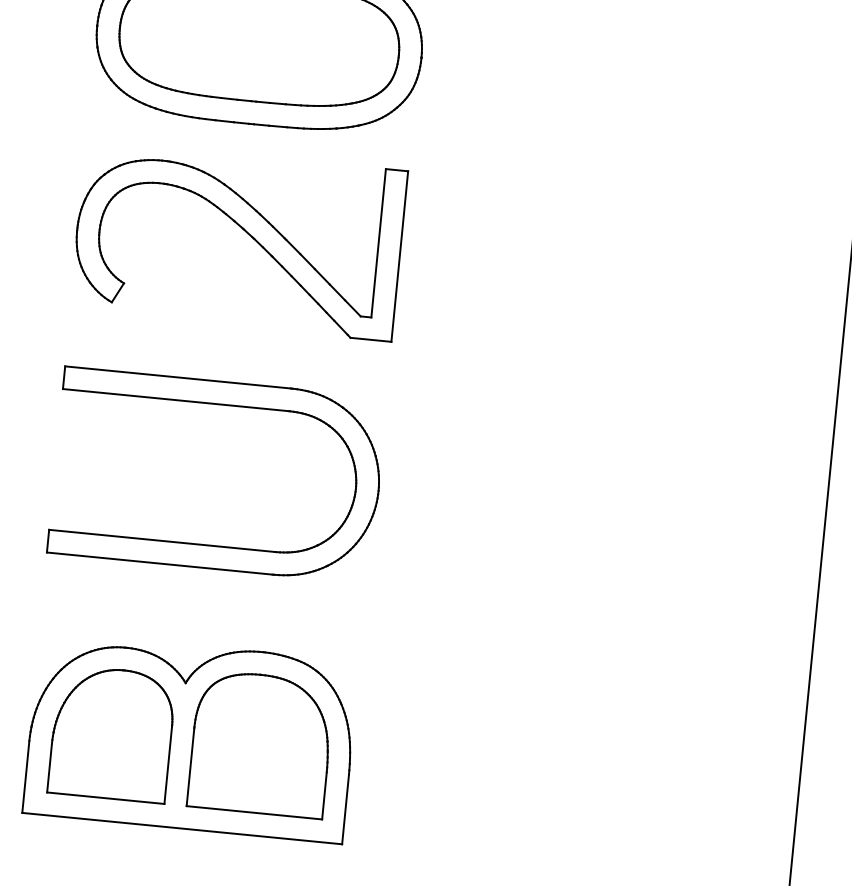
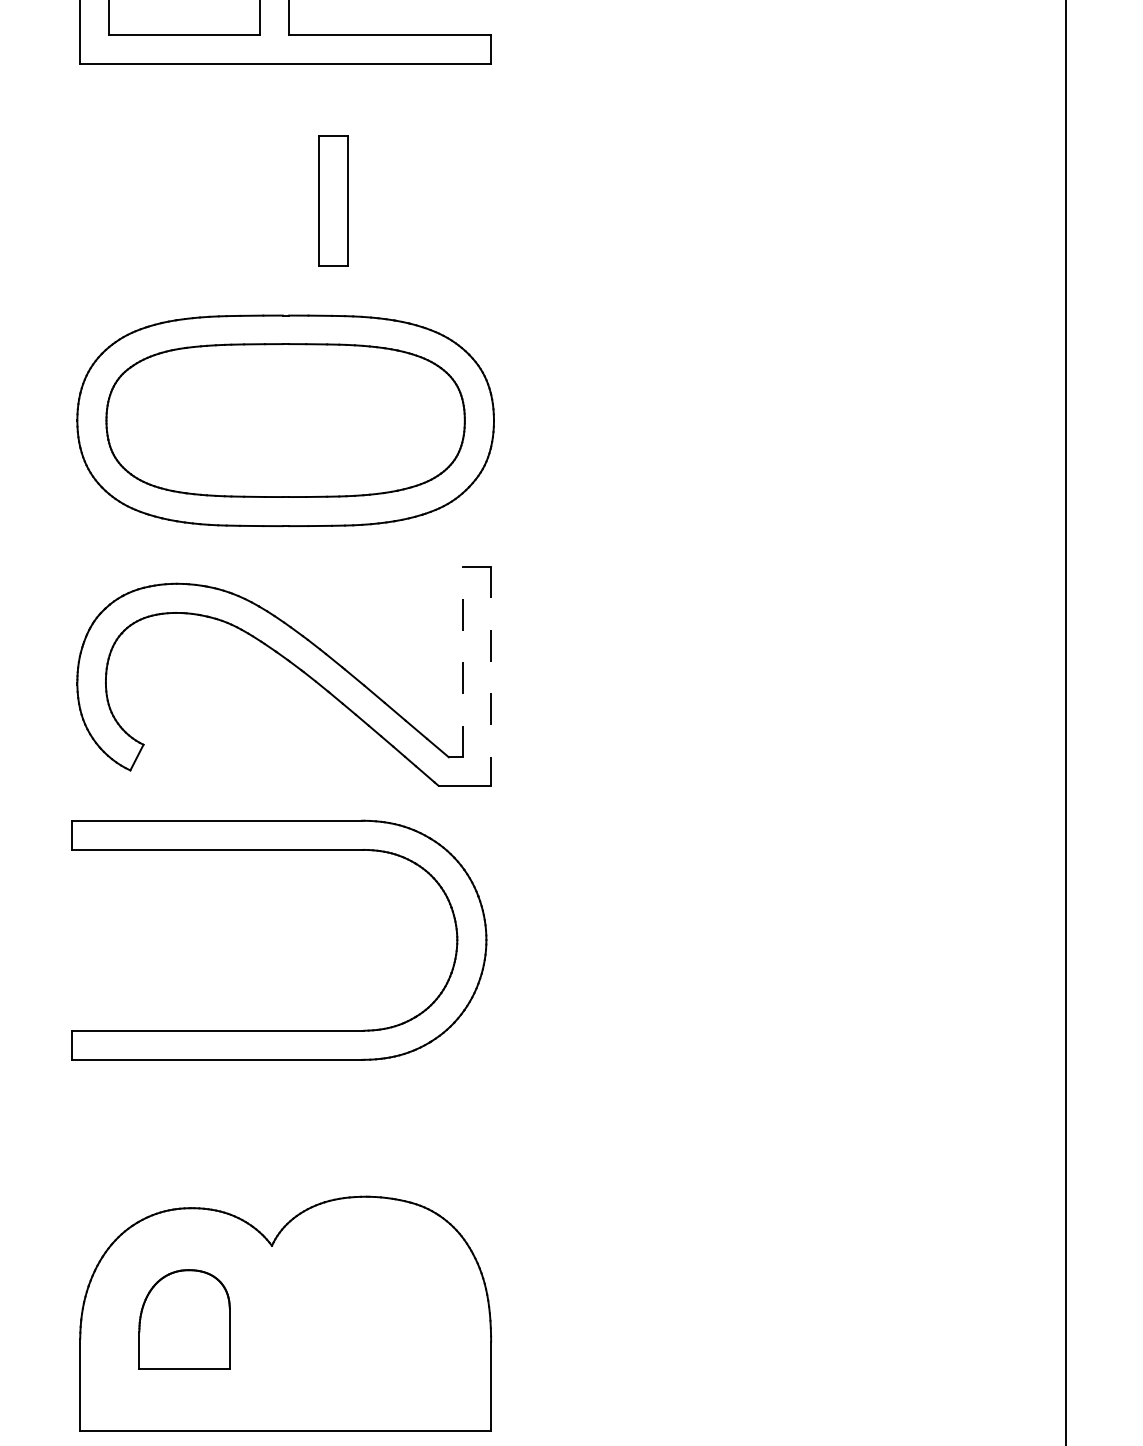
line: (378, 242) -> (462, 661), solid -> dashed
line: (400, 256) -> (491, 676), solid -> dashed
part: (224, 405) -> (279, 850), moved
part: (112, 733) -> (184, 1319), size x0.6
part: (261, 743) -> (375, 1313), removed

